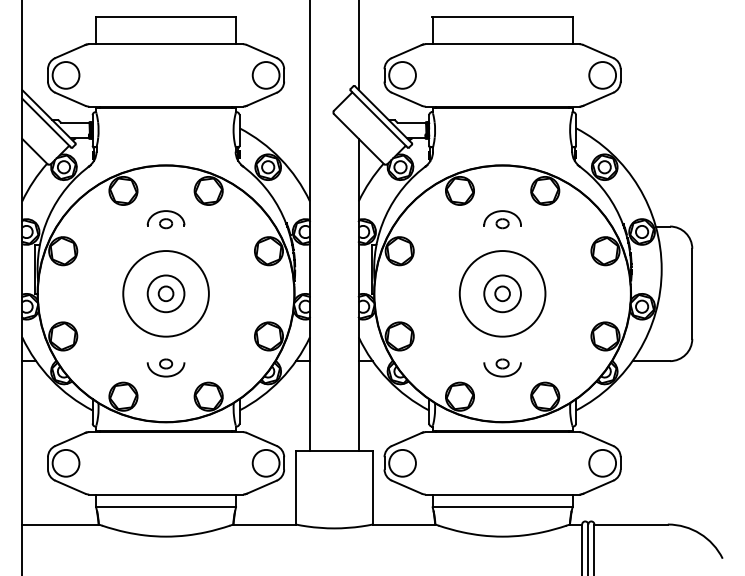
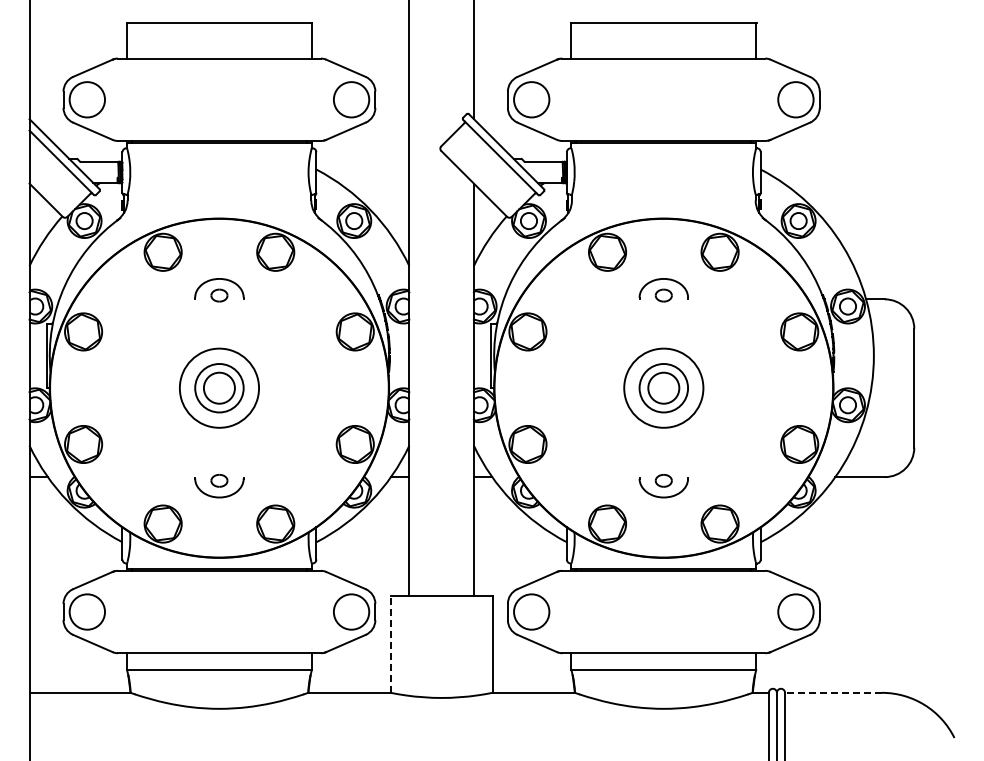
circle: (166, 293) -> (219, 387), size x0.7
circle: (166, 293) -> (219, 387), size x1.6
circle: (502, 293) -> (663, 387), size x0.7
circle: (502, 293) -> (663, 387), size x1.6
line: (295, 487) -> (390, 643), solid -> dashed
line: (630, 524) -> (832, 692), solid -> dashed

